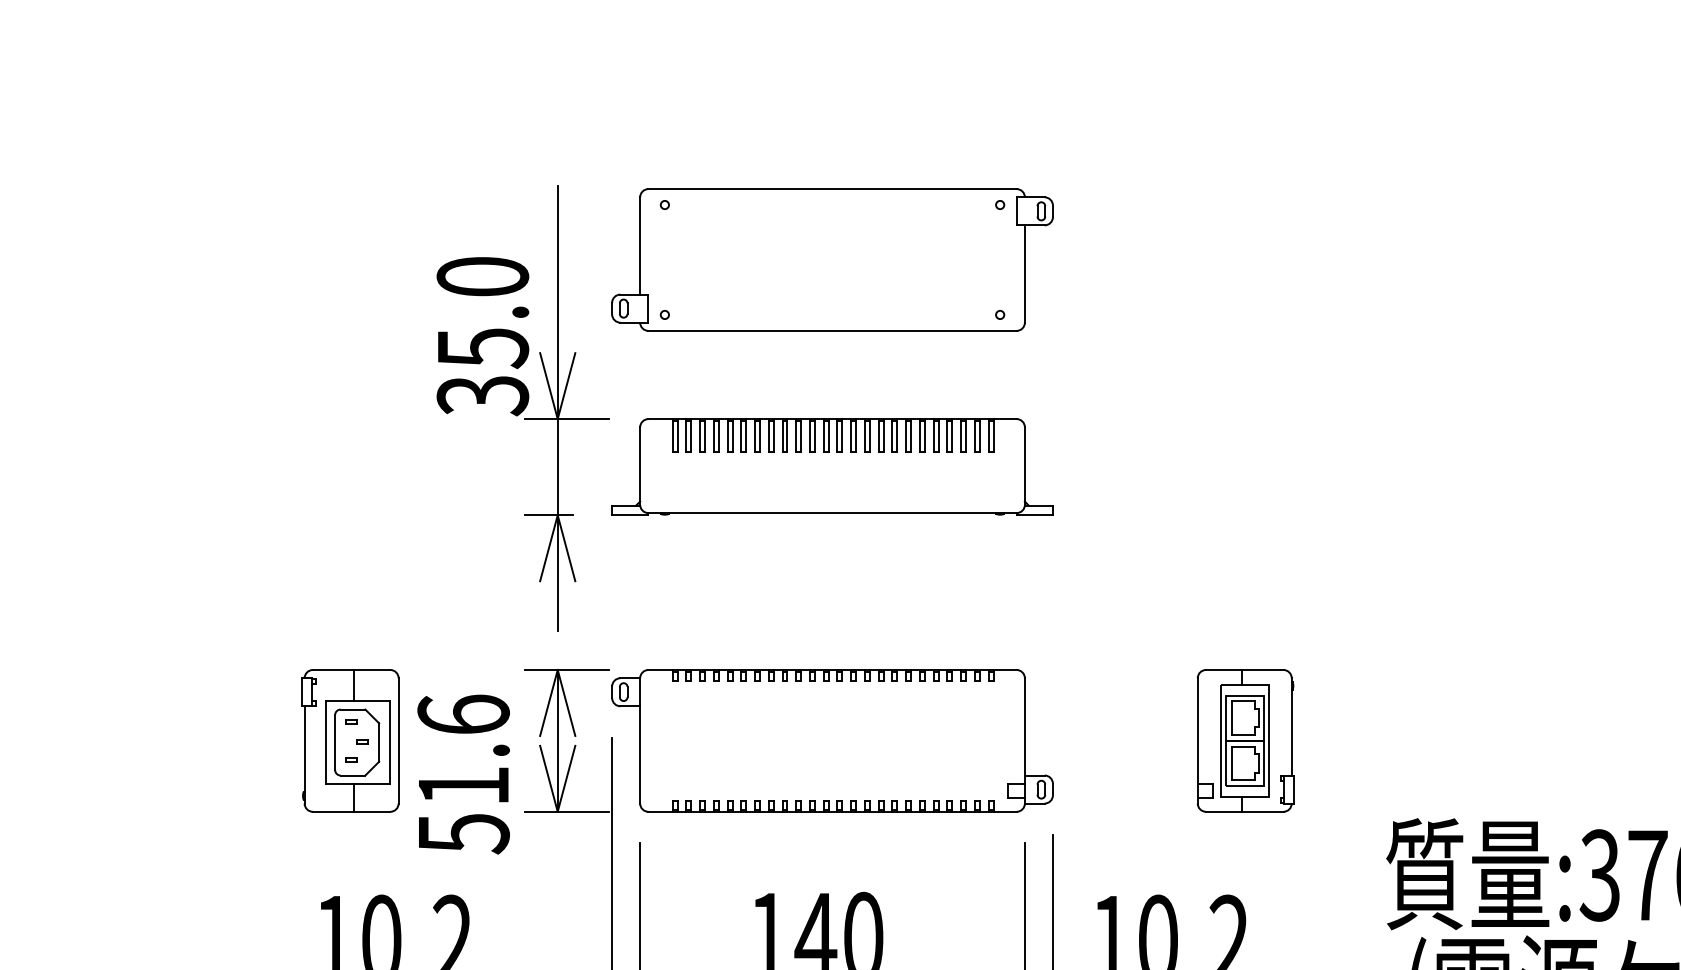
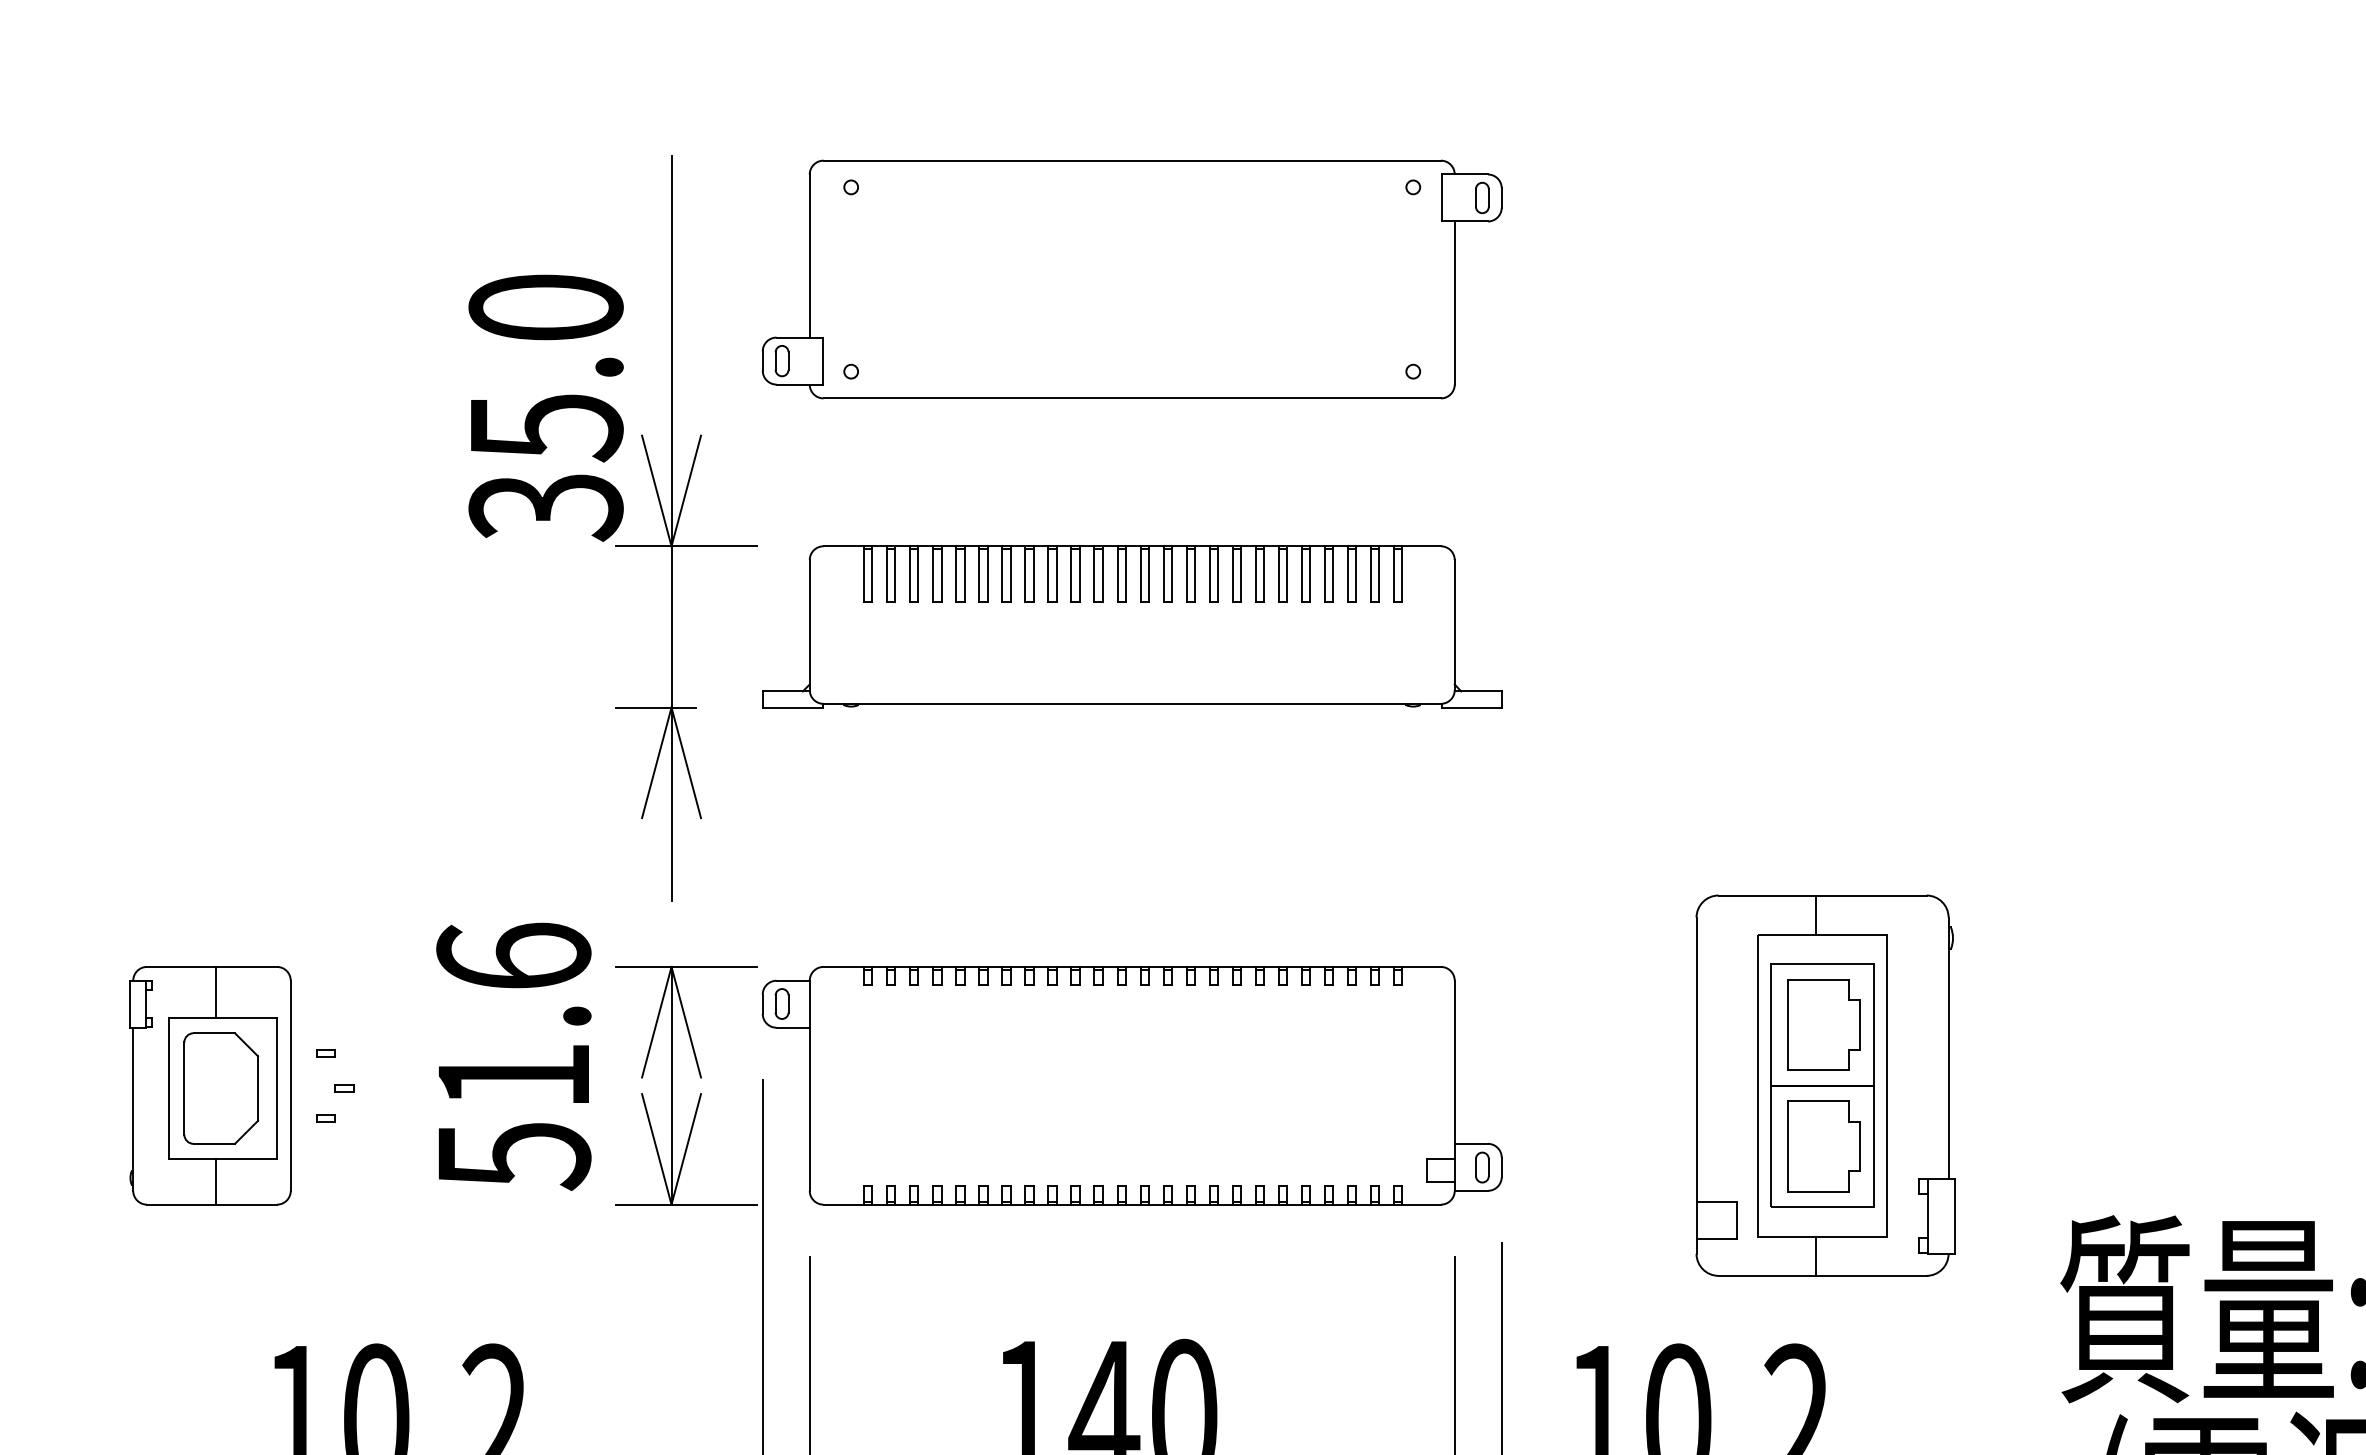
part: (350, 740) -> (210, 1085), moved
part: (1245, 740) -> (1824, 1085), size x1.6
text: (463, 774) -> (513, 1056), moved

